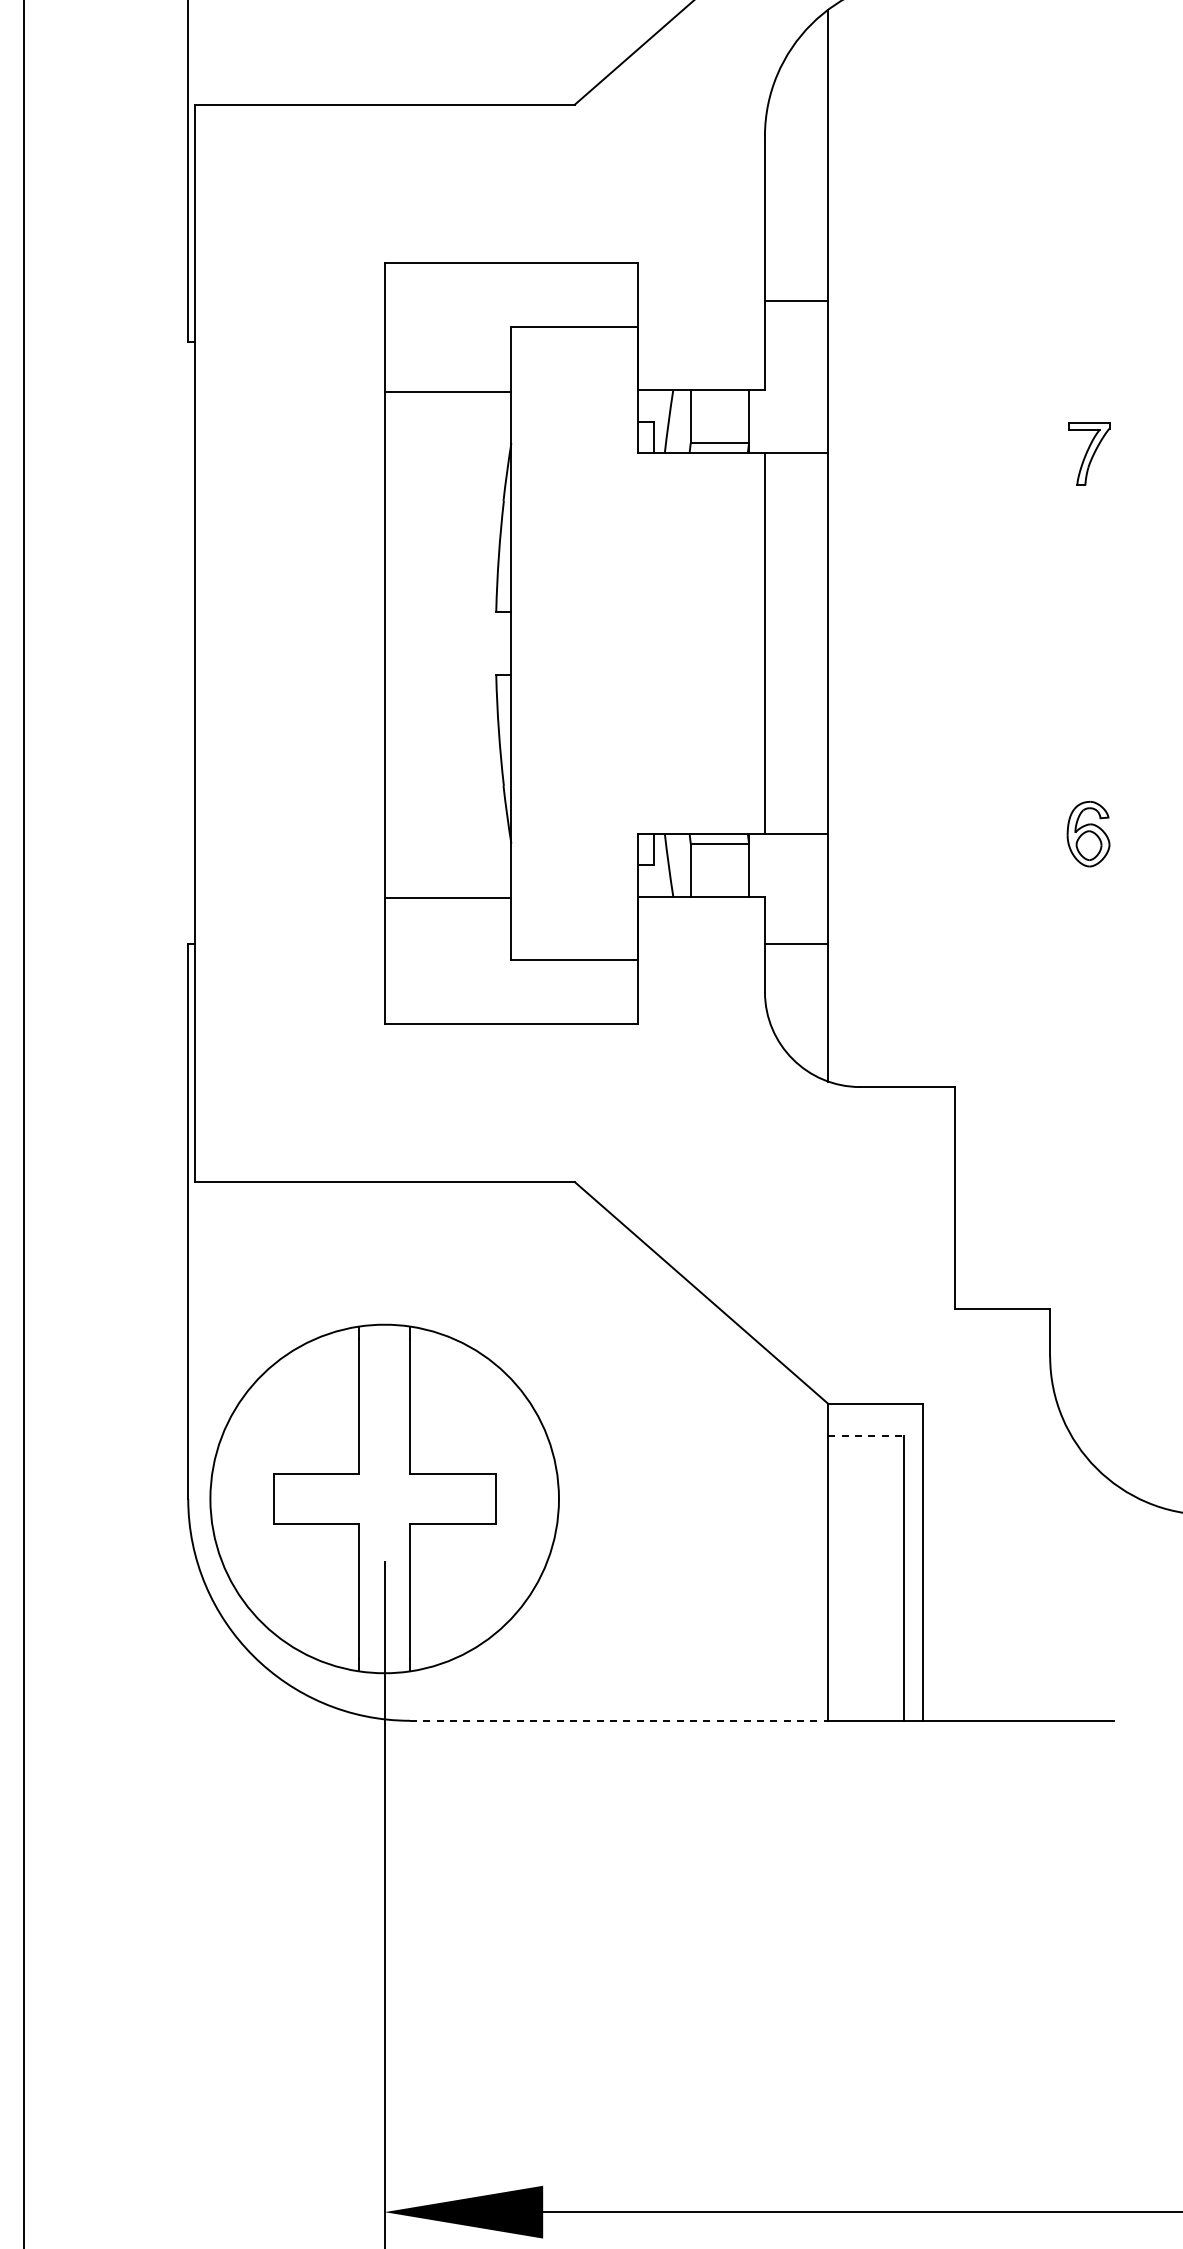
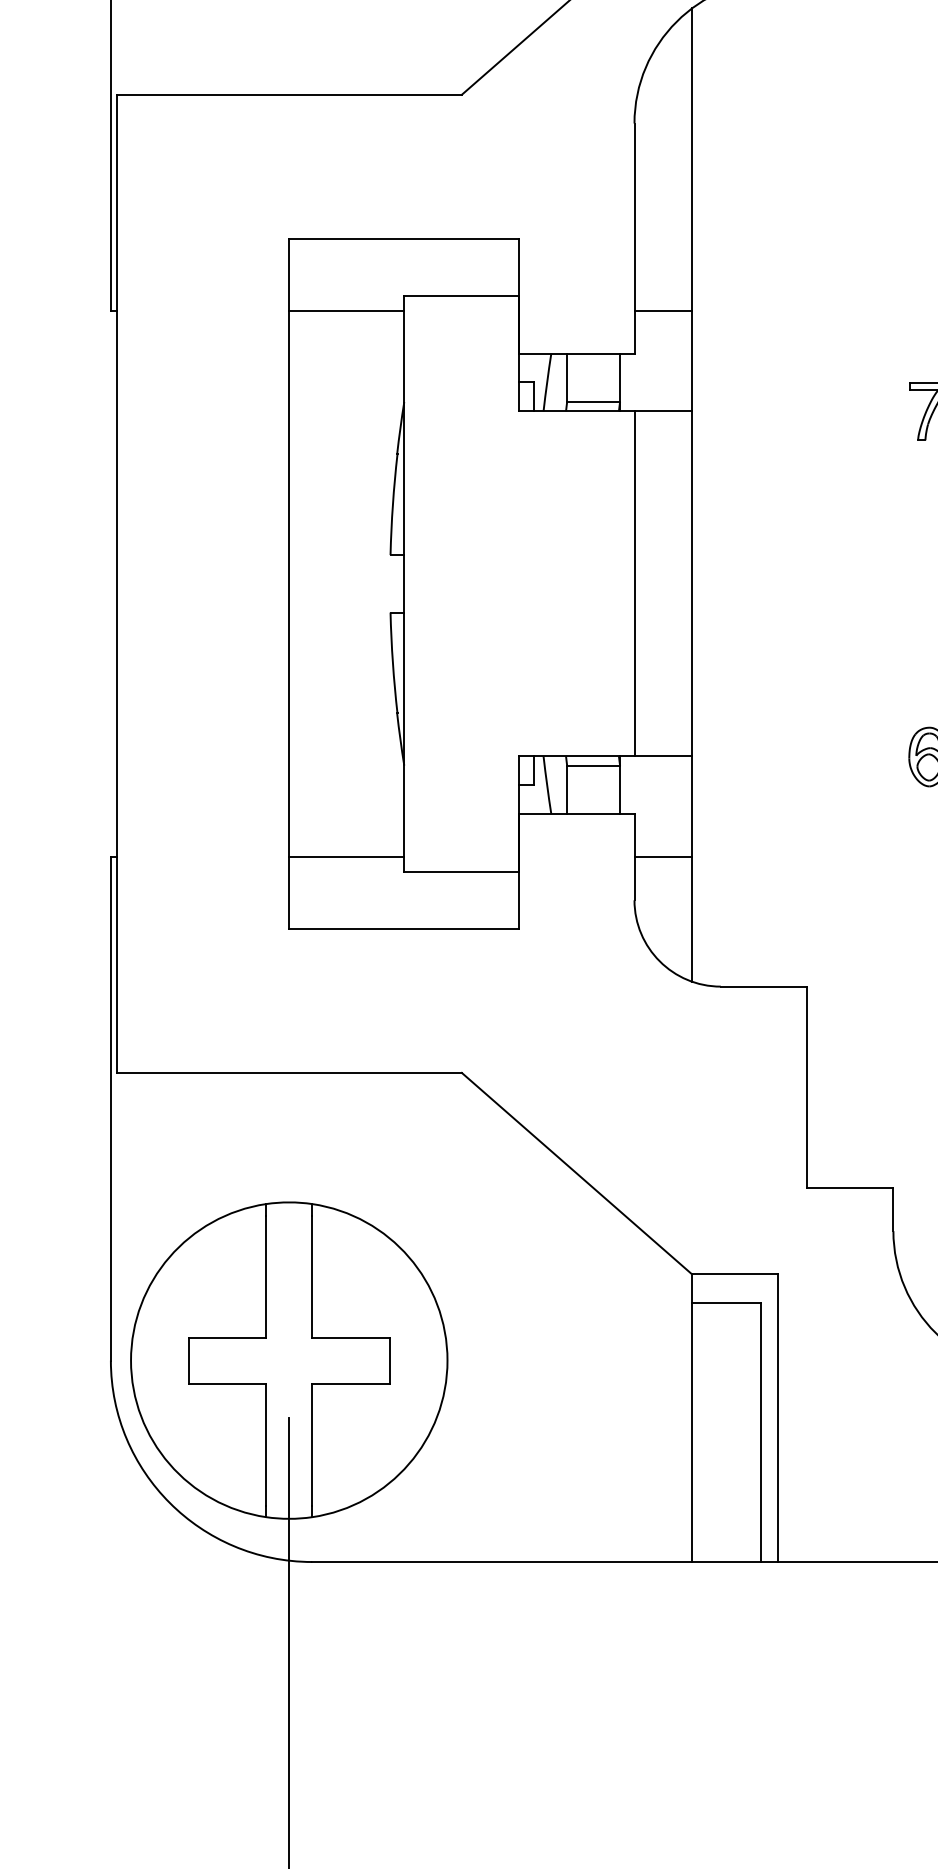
line: (796, 301) -> (663, 310), moved
line: (447, 392) -> (346, 310), moved
line: (447, 898) -> (346, 857), moved
line: (866, 1435) -> (726, 1302), dashed -> solid
line: (619, 1720) -> (502, 1561), dashed -> solid

